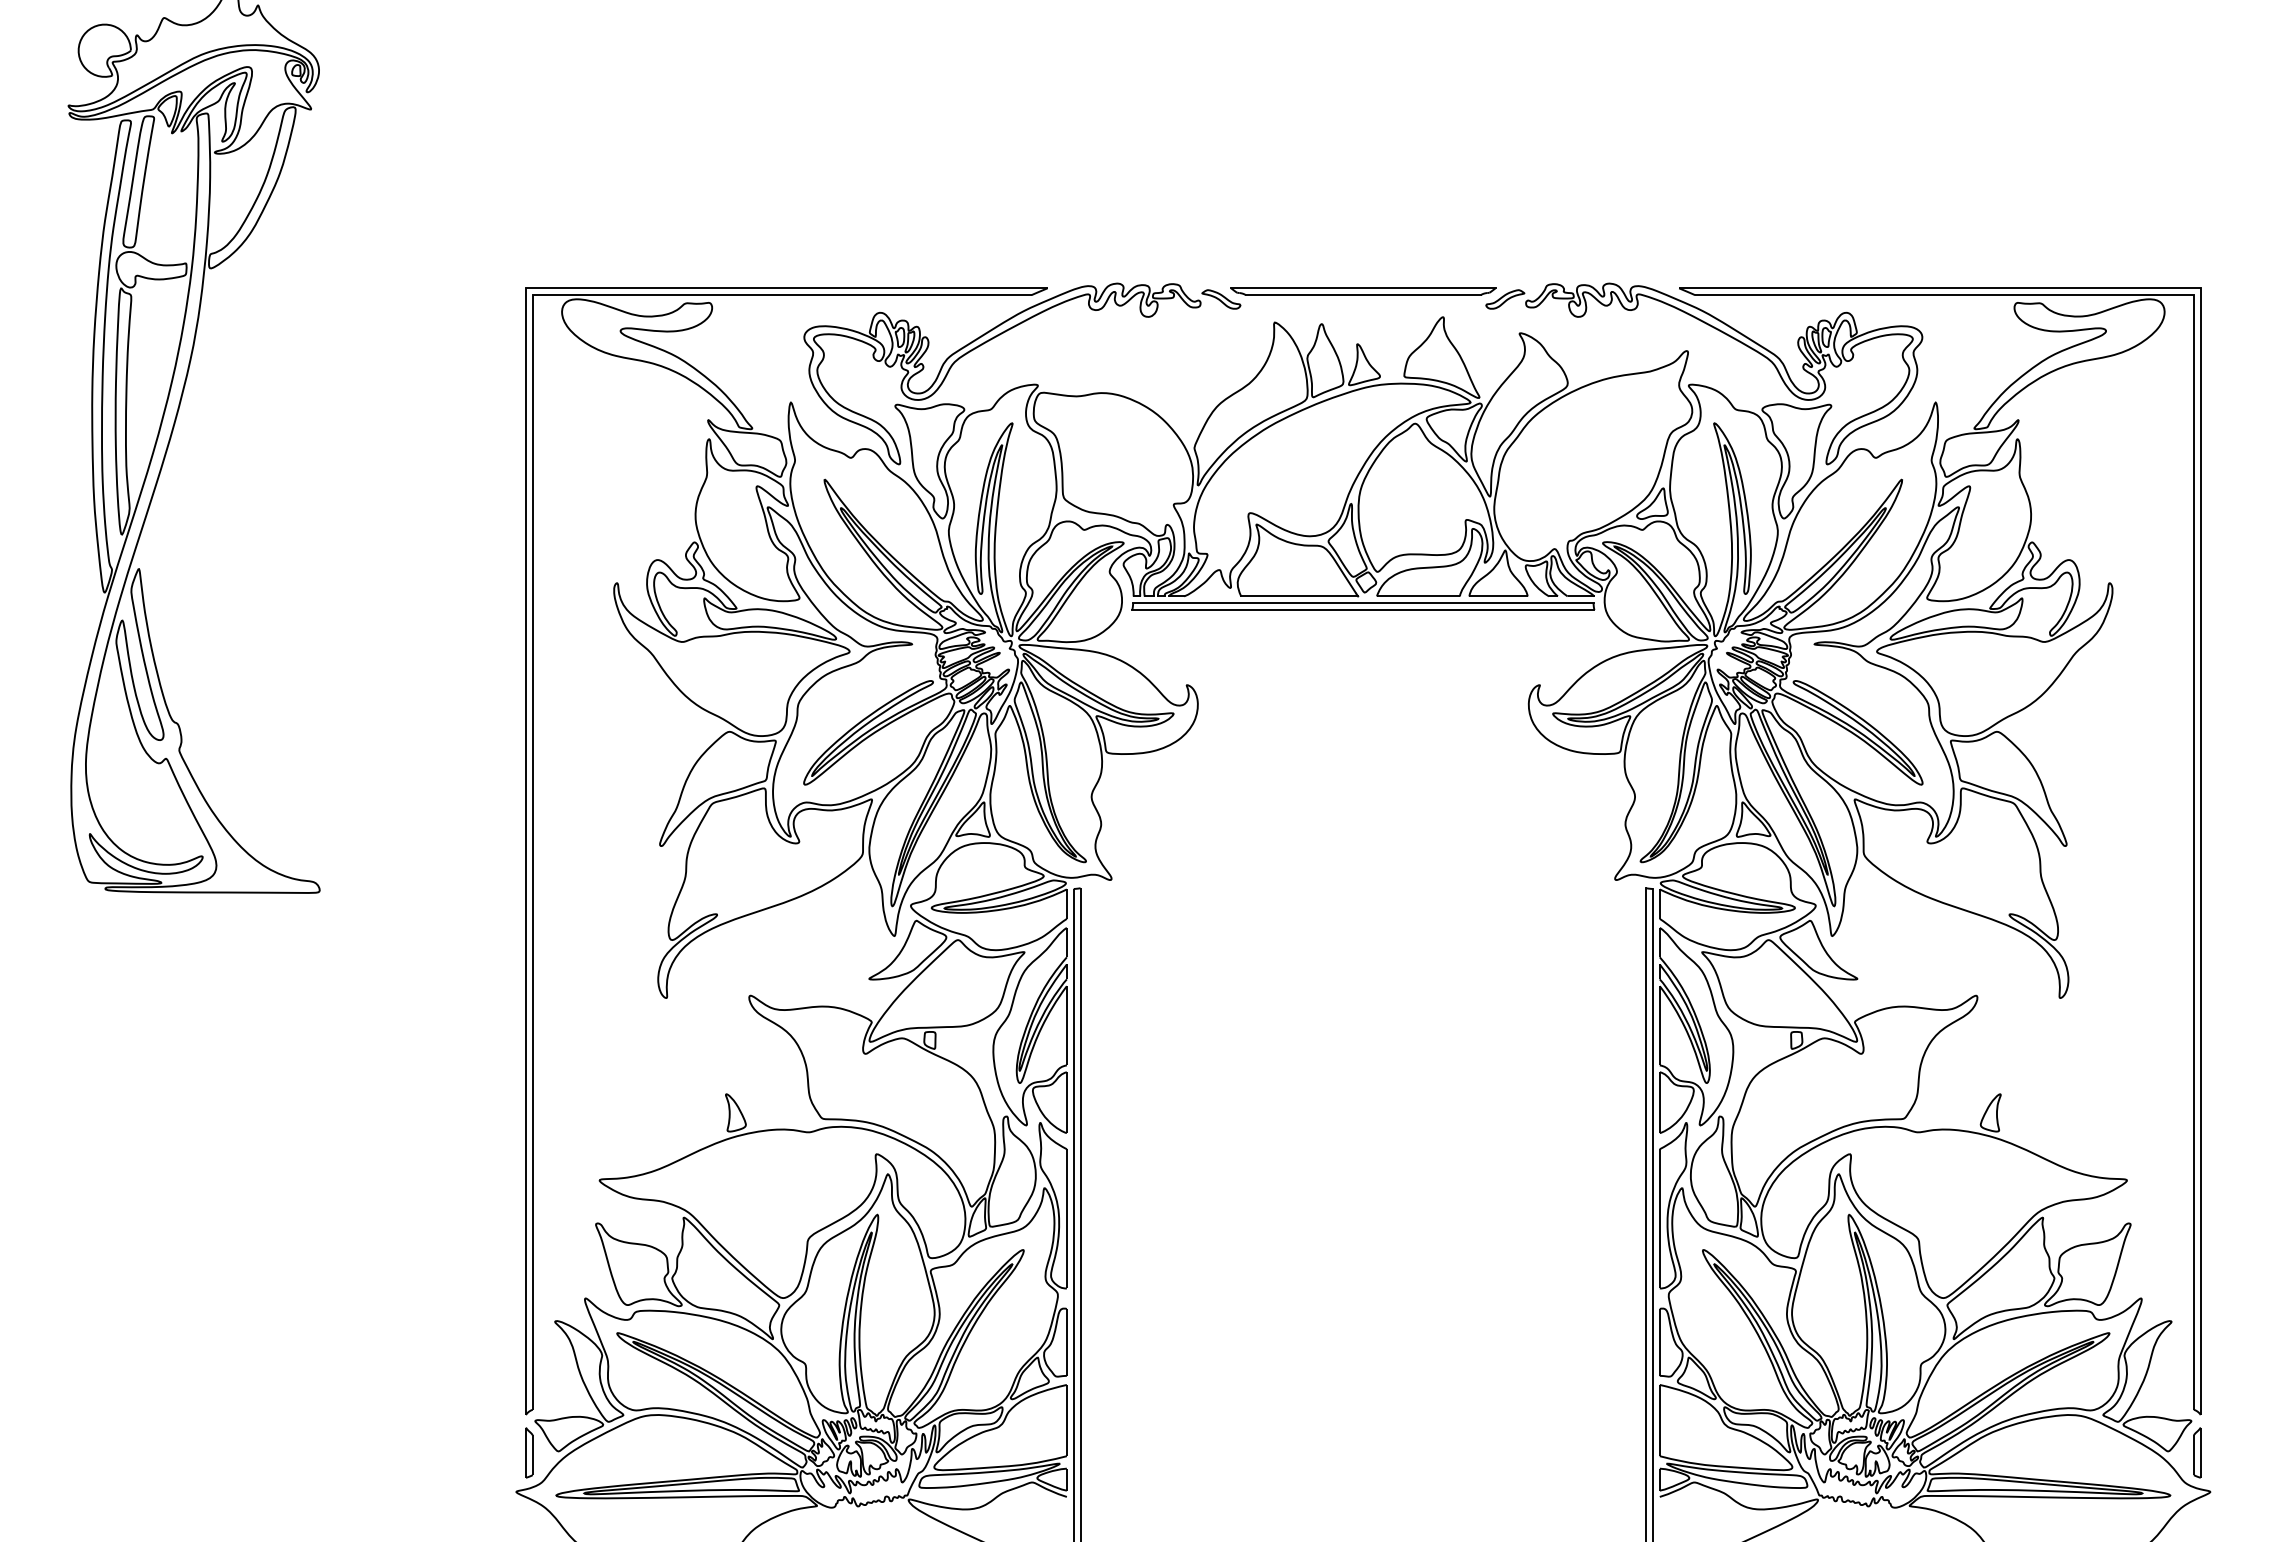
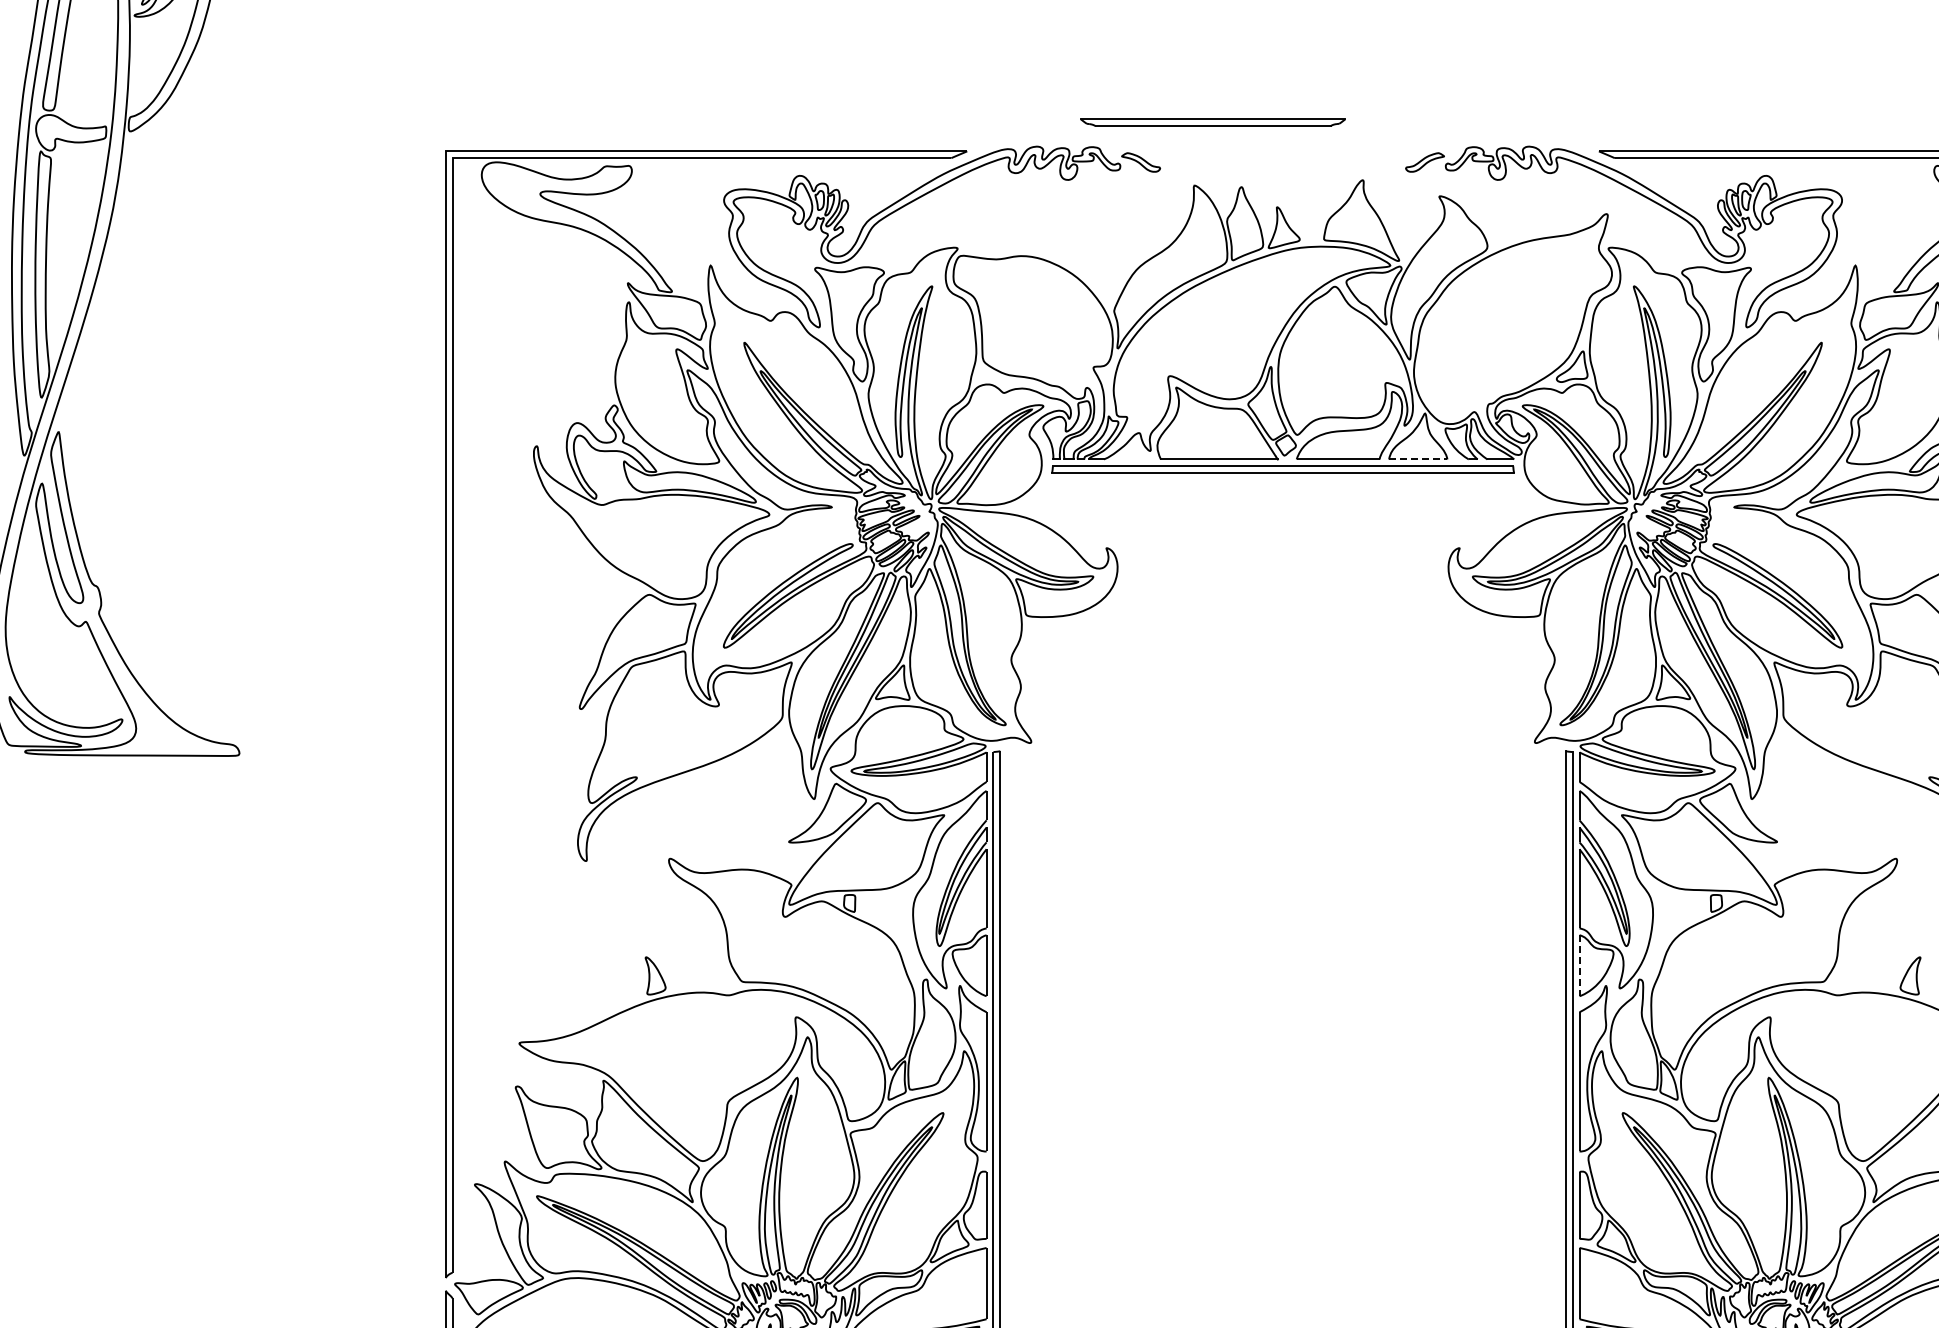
part: (1363, 291) -> (1213, 122), moved
line: (1499, 596) -> (1419, 459), solid -> dashed
line: (1659, 1103) -> (1579, 966), solid -> dashed

